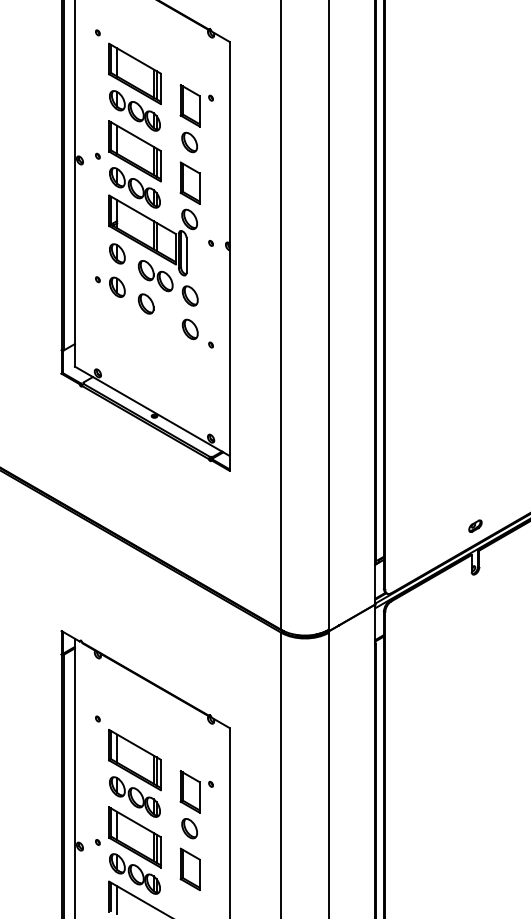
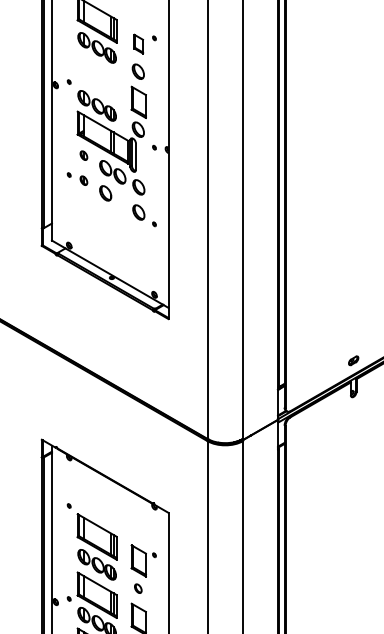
part: (189, 105) -> (138, 43), size x0.6
part: (134, 151) -> (96, 78), removed
part: (117, 253) -> (83, 155), size x0.6
part: (117, 286) -> (83, 180), size x0.6
part: (189, 828) -> (138, 588), size x0.6

